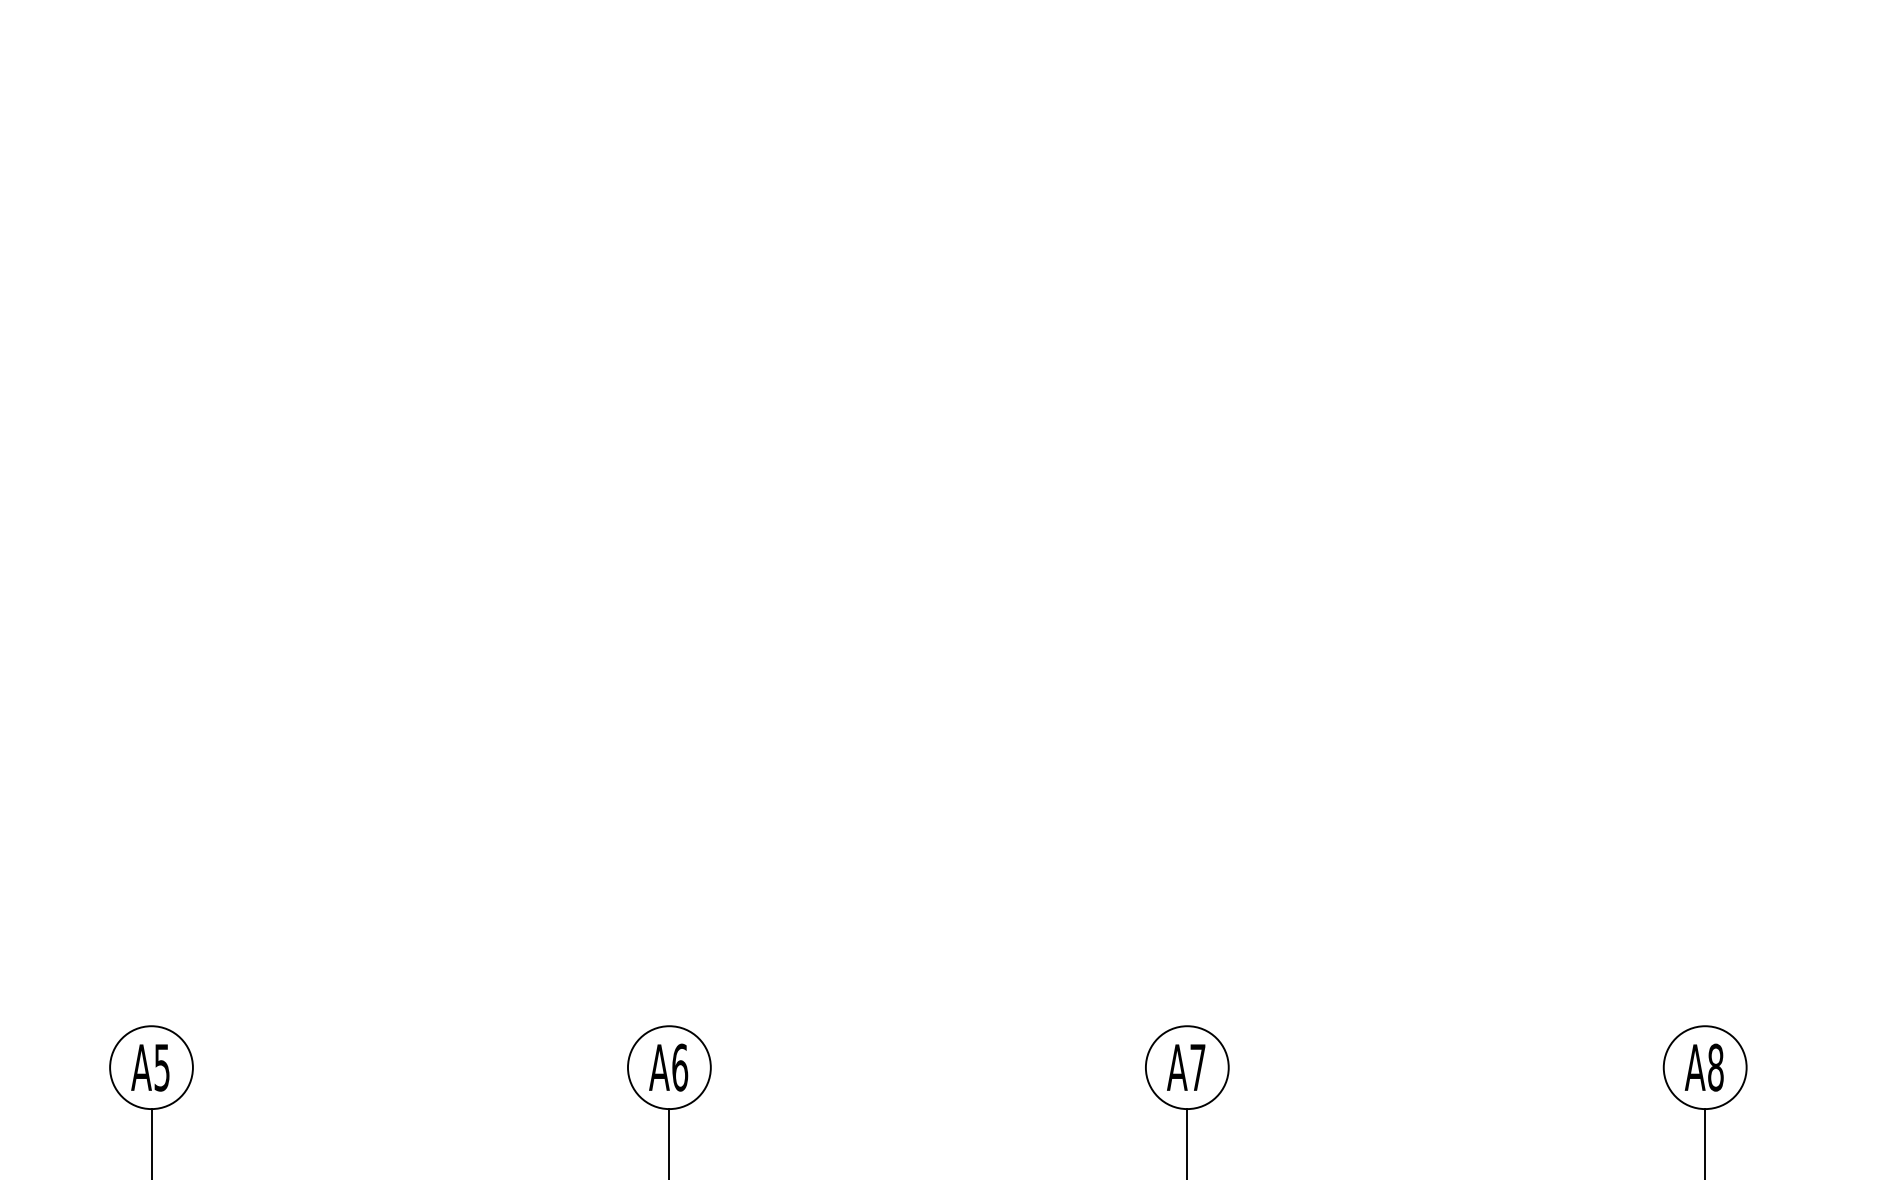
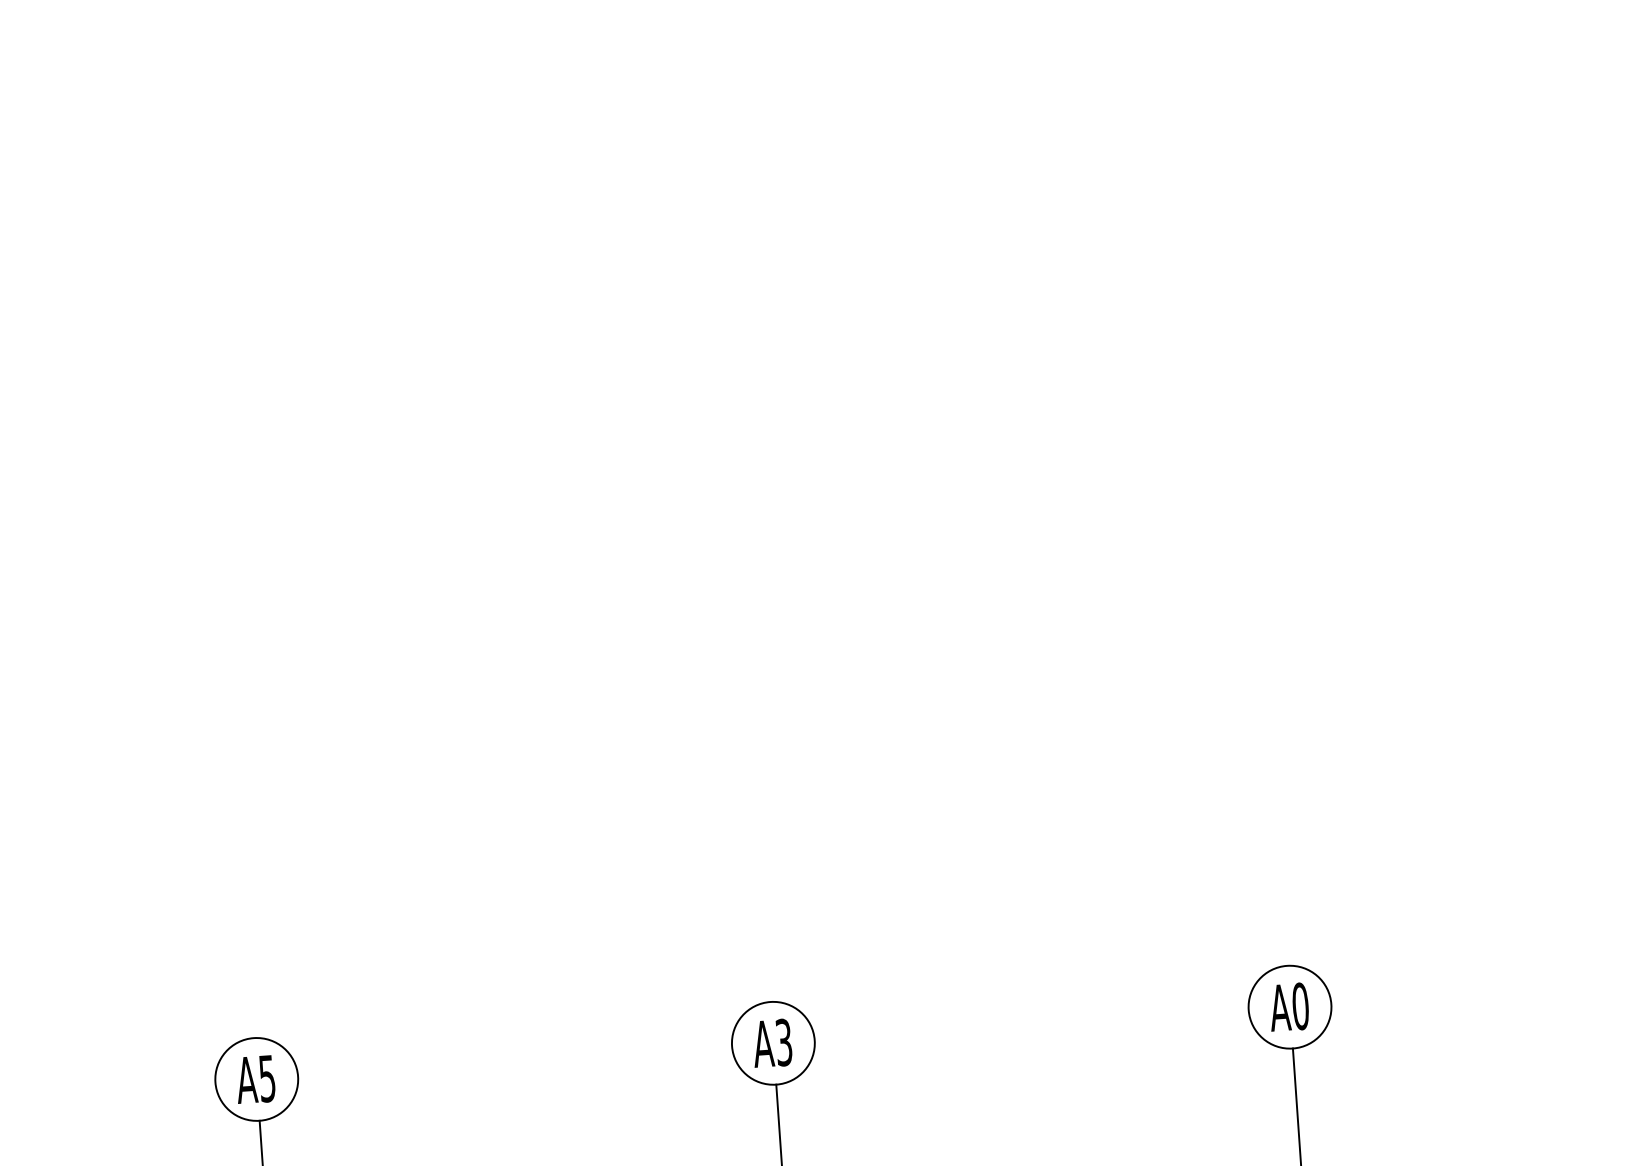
text: (680, 1067) -> (784, 1042), A6 -> A3
text: (1197, 1067) -> (1300, 1006), A7 -> A0

